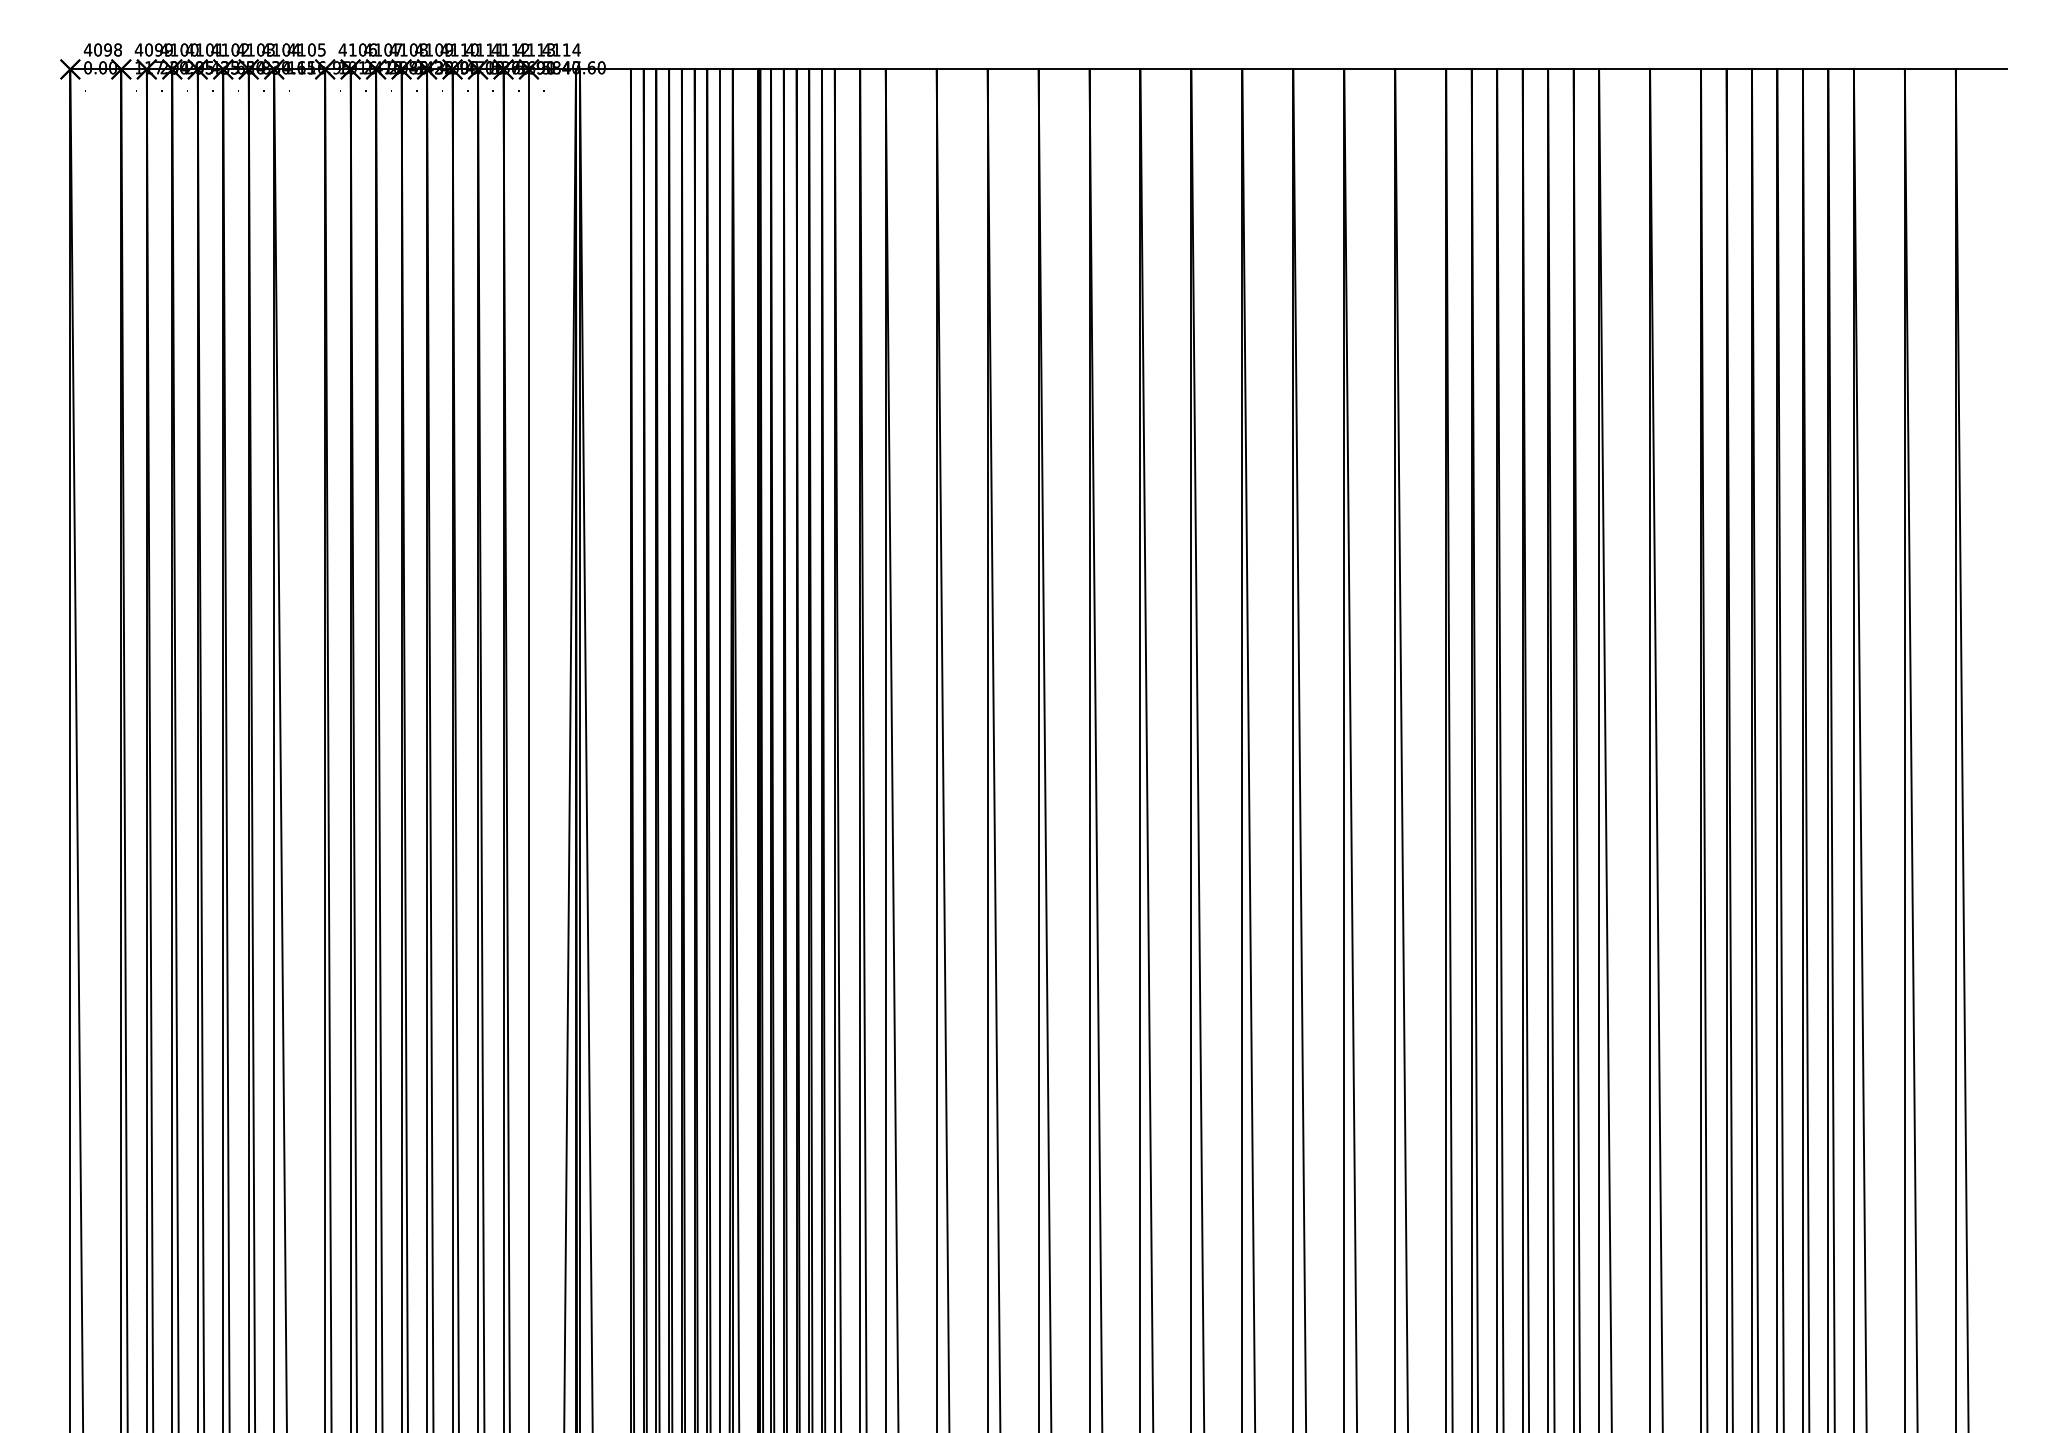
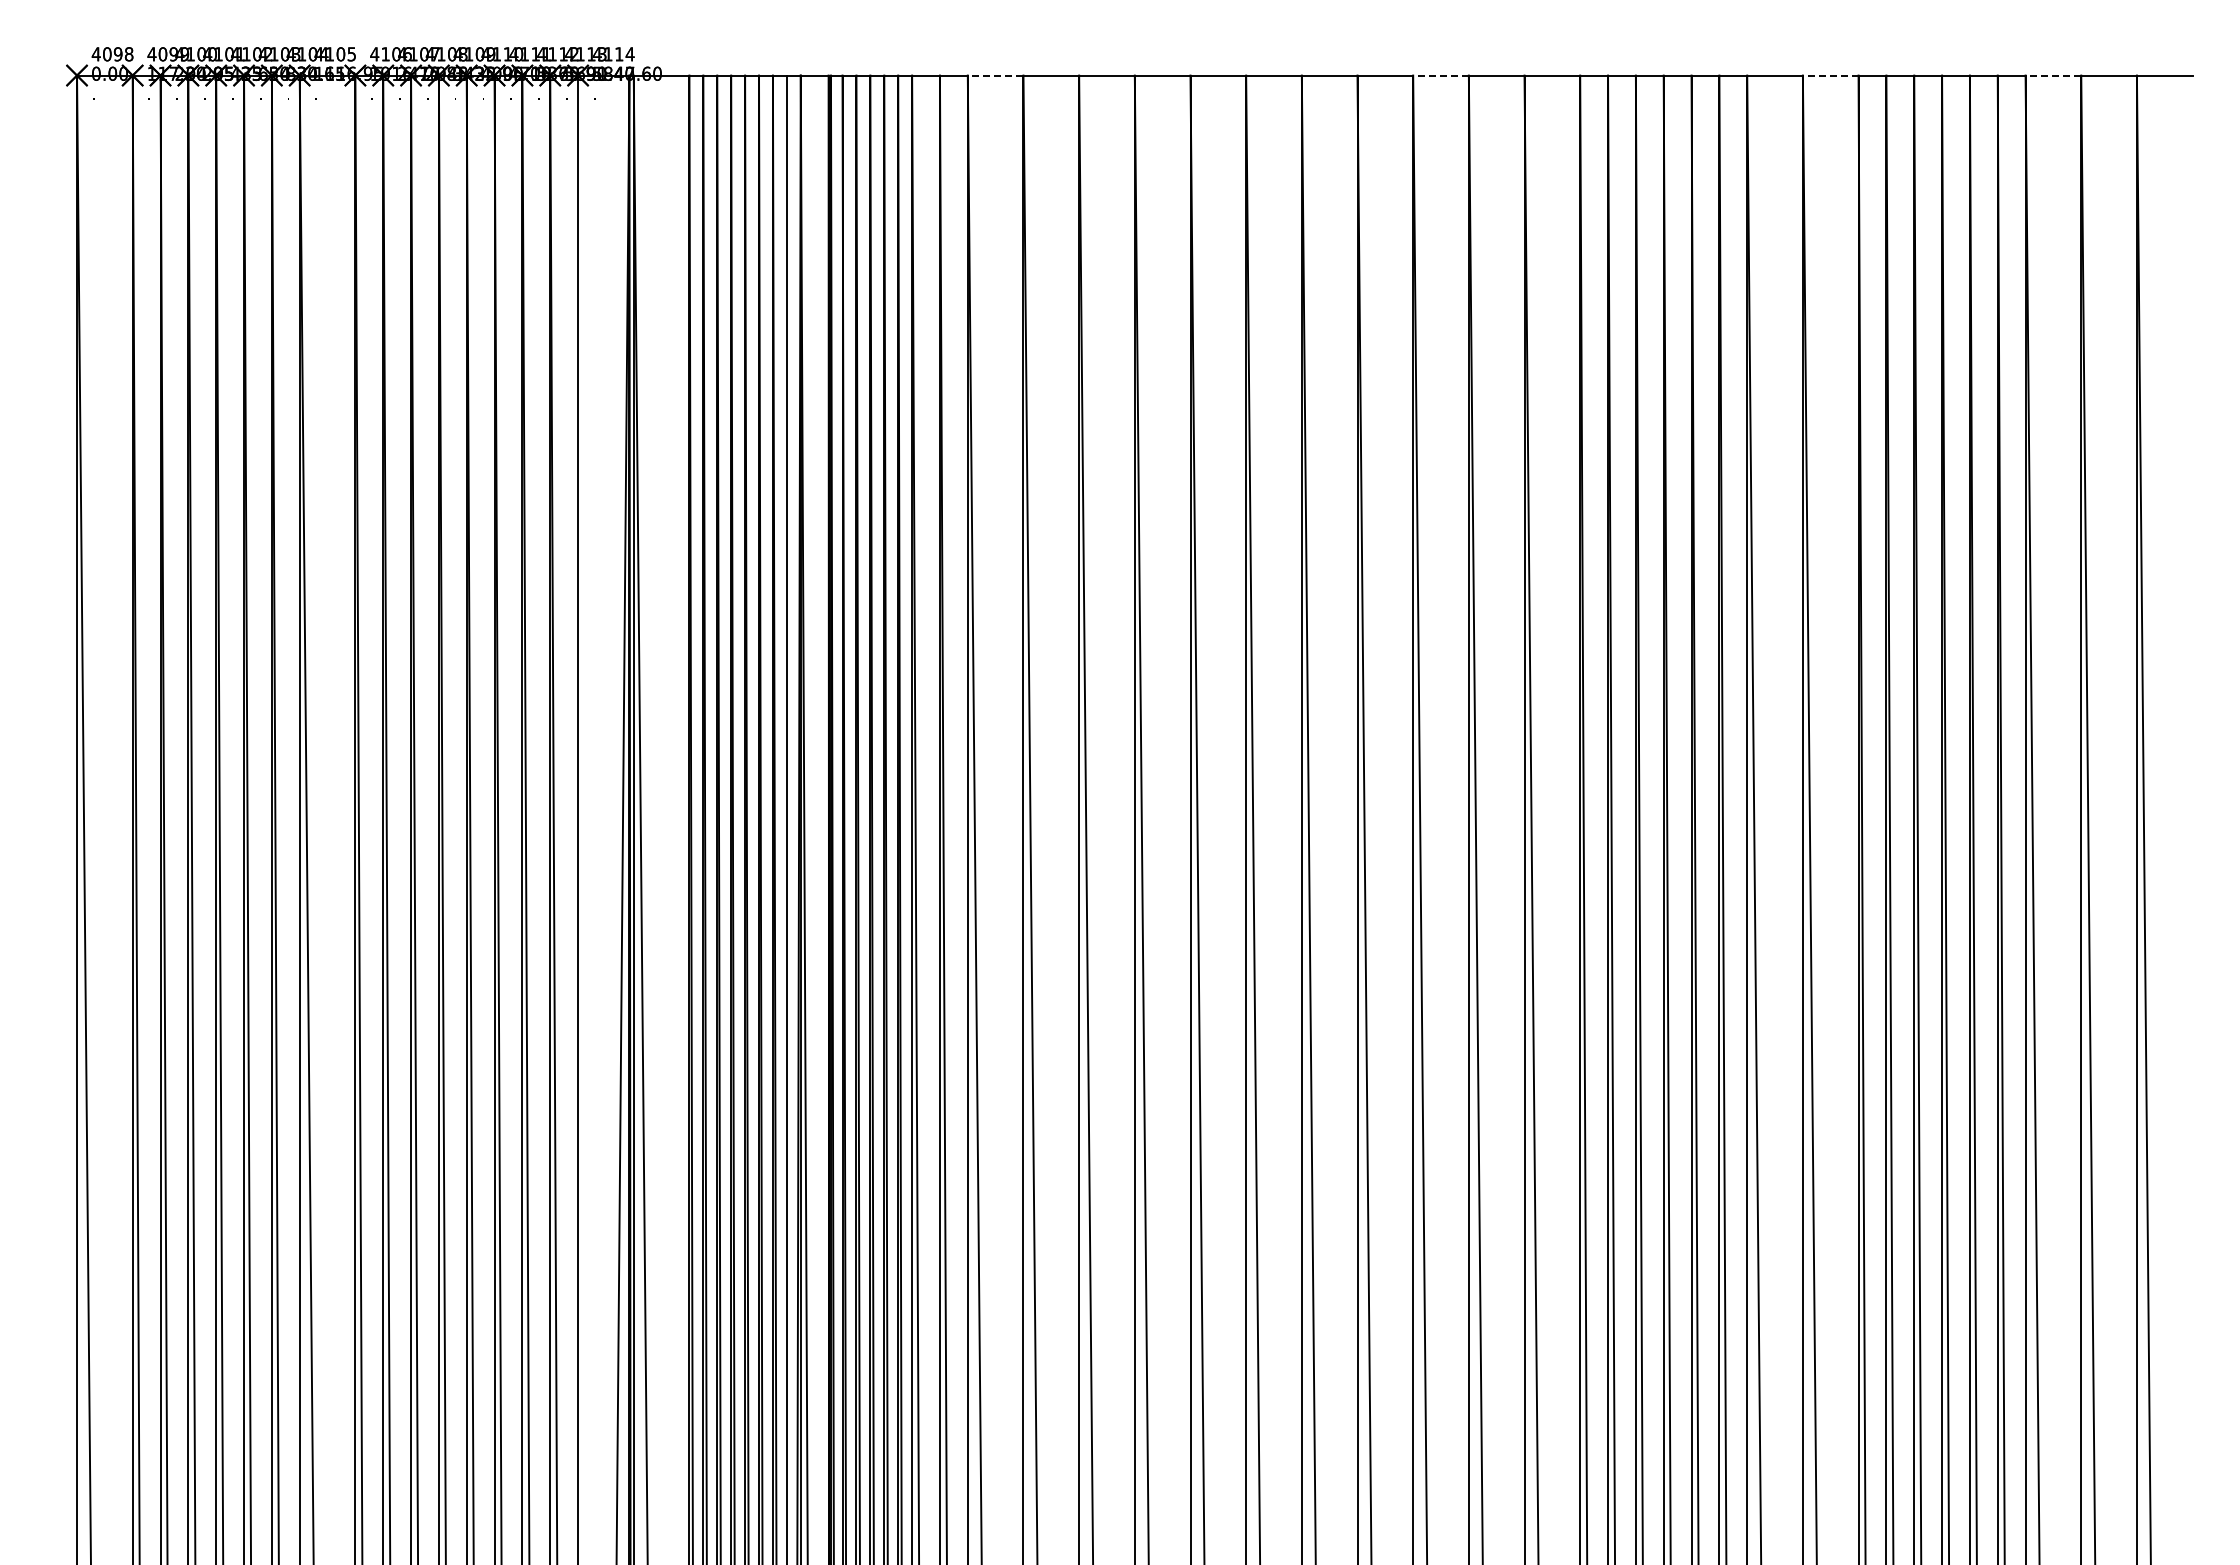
line: (911, 69) -> (995, 75), solid -> dashed
line: (1319, 69) -> (1441, 75), solid -> dashed
line: (1675, 69) -> (1830, 75), solid -> dashed
line: (1879, 69) -> (2053, 75), solid -> dashed

